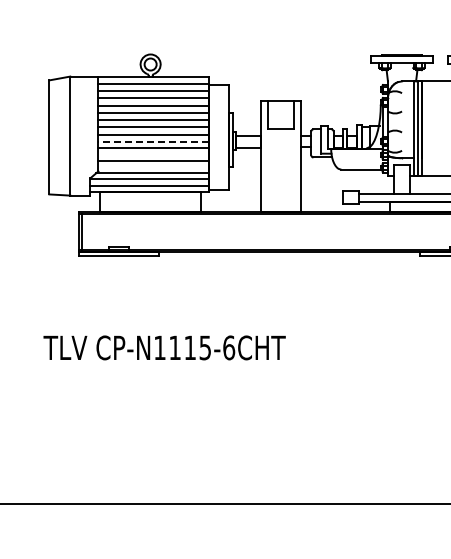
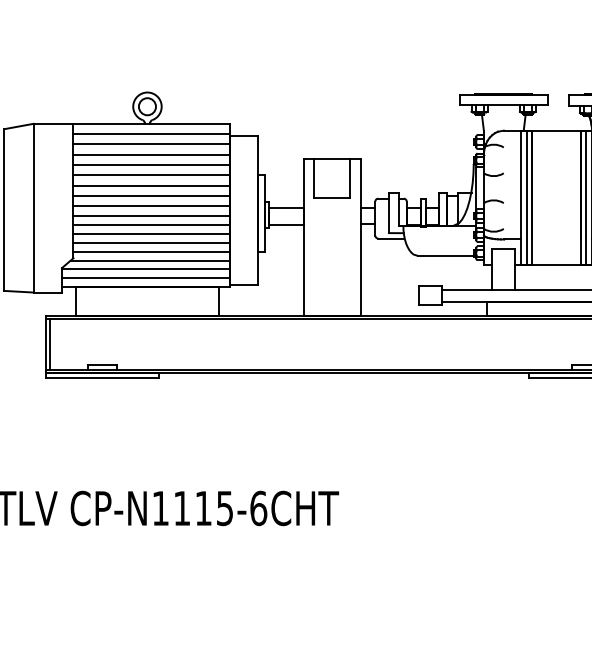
line: (153, 141) -> (151, 215), dashed -> solid
line: (153, 154) -> (151, 234), added
line: (153, 166) -> (151, 251), added

